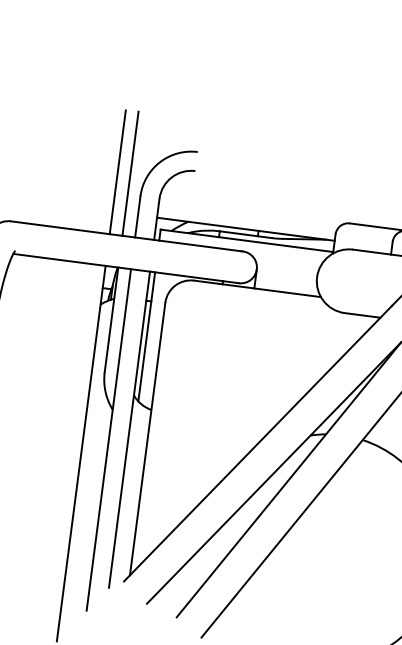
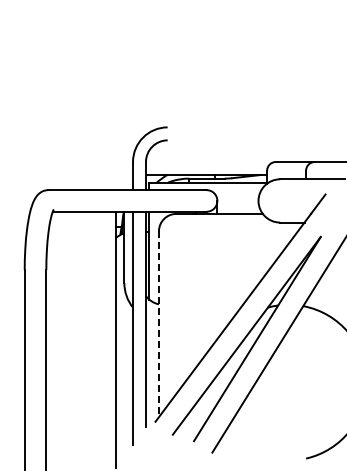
line: (117, 171) -> (115, 147), removed
line: (130, 173) -> (124, 147), removed
line: (146, 439) -> (158, 324), solid -> dashed

